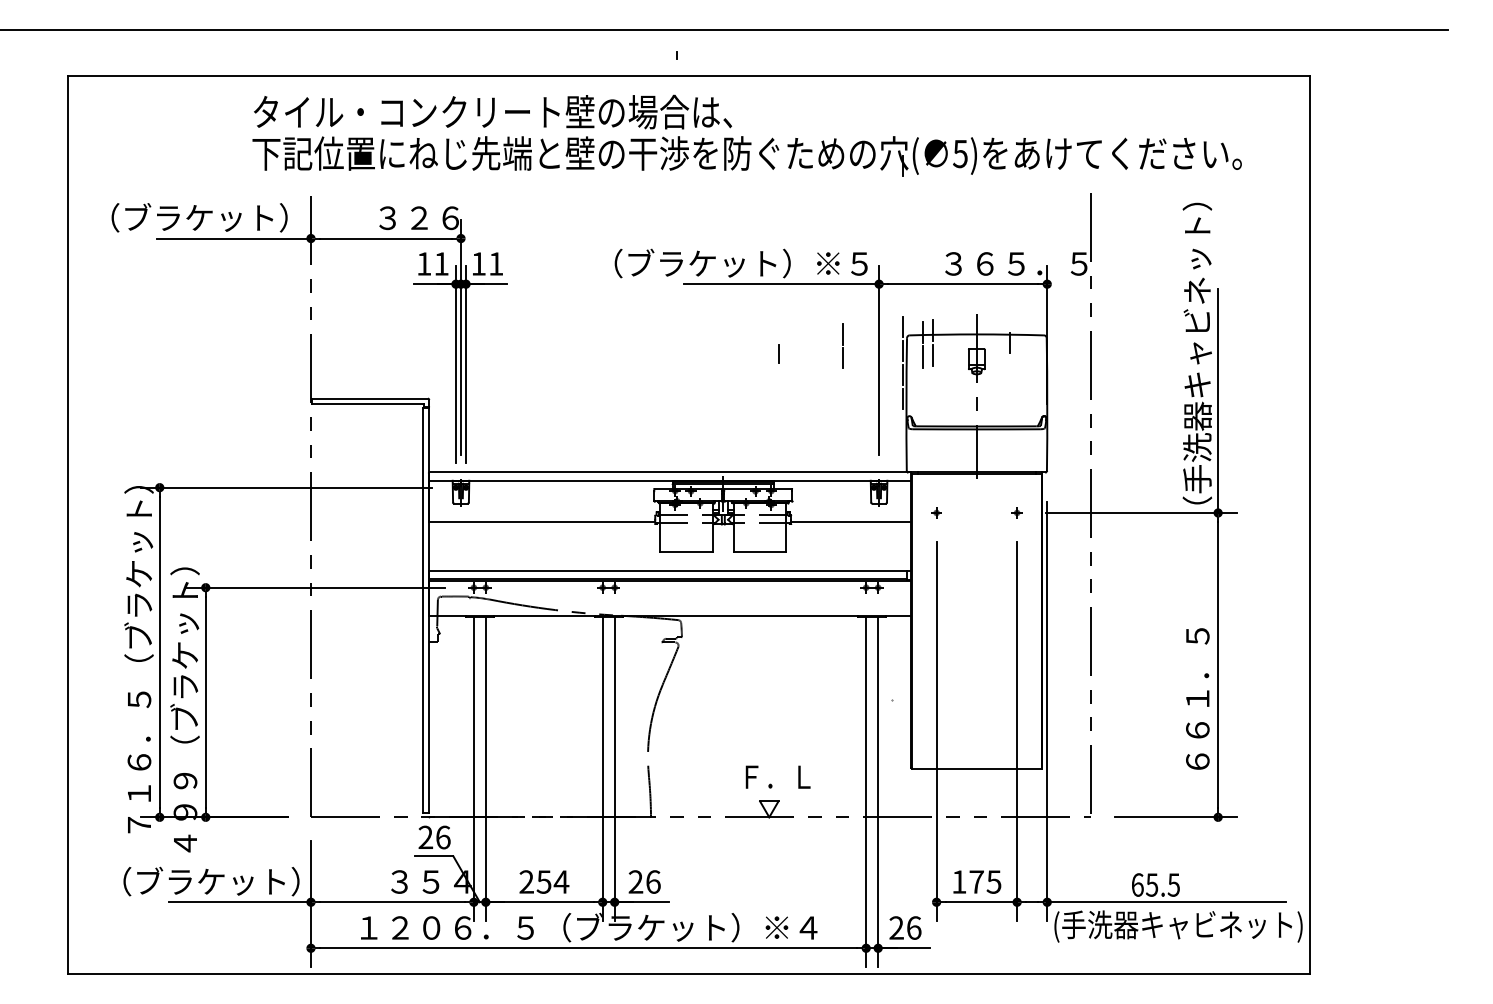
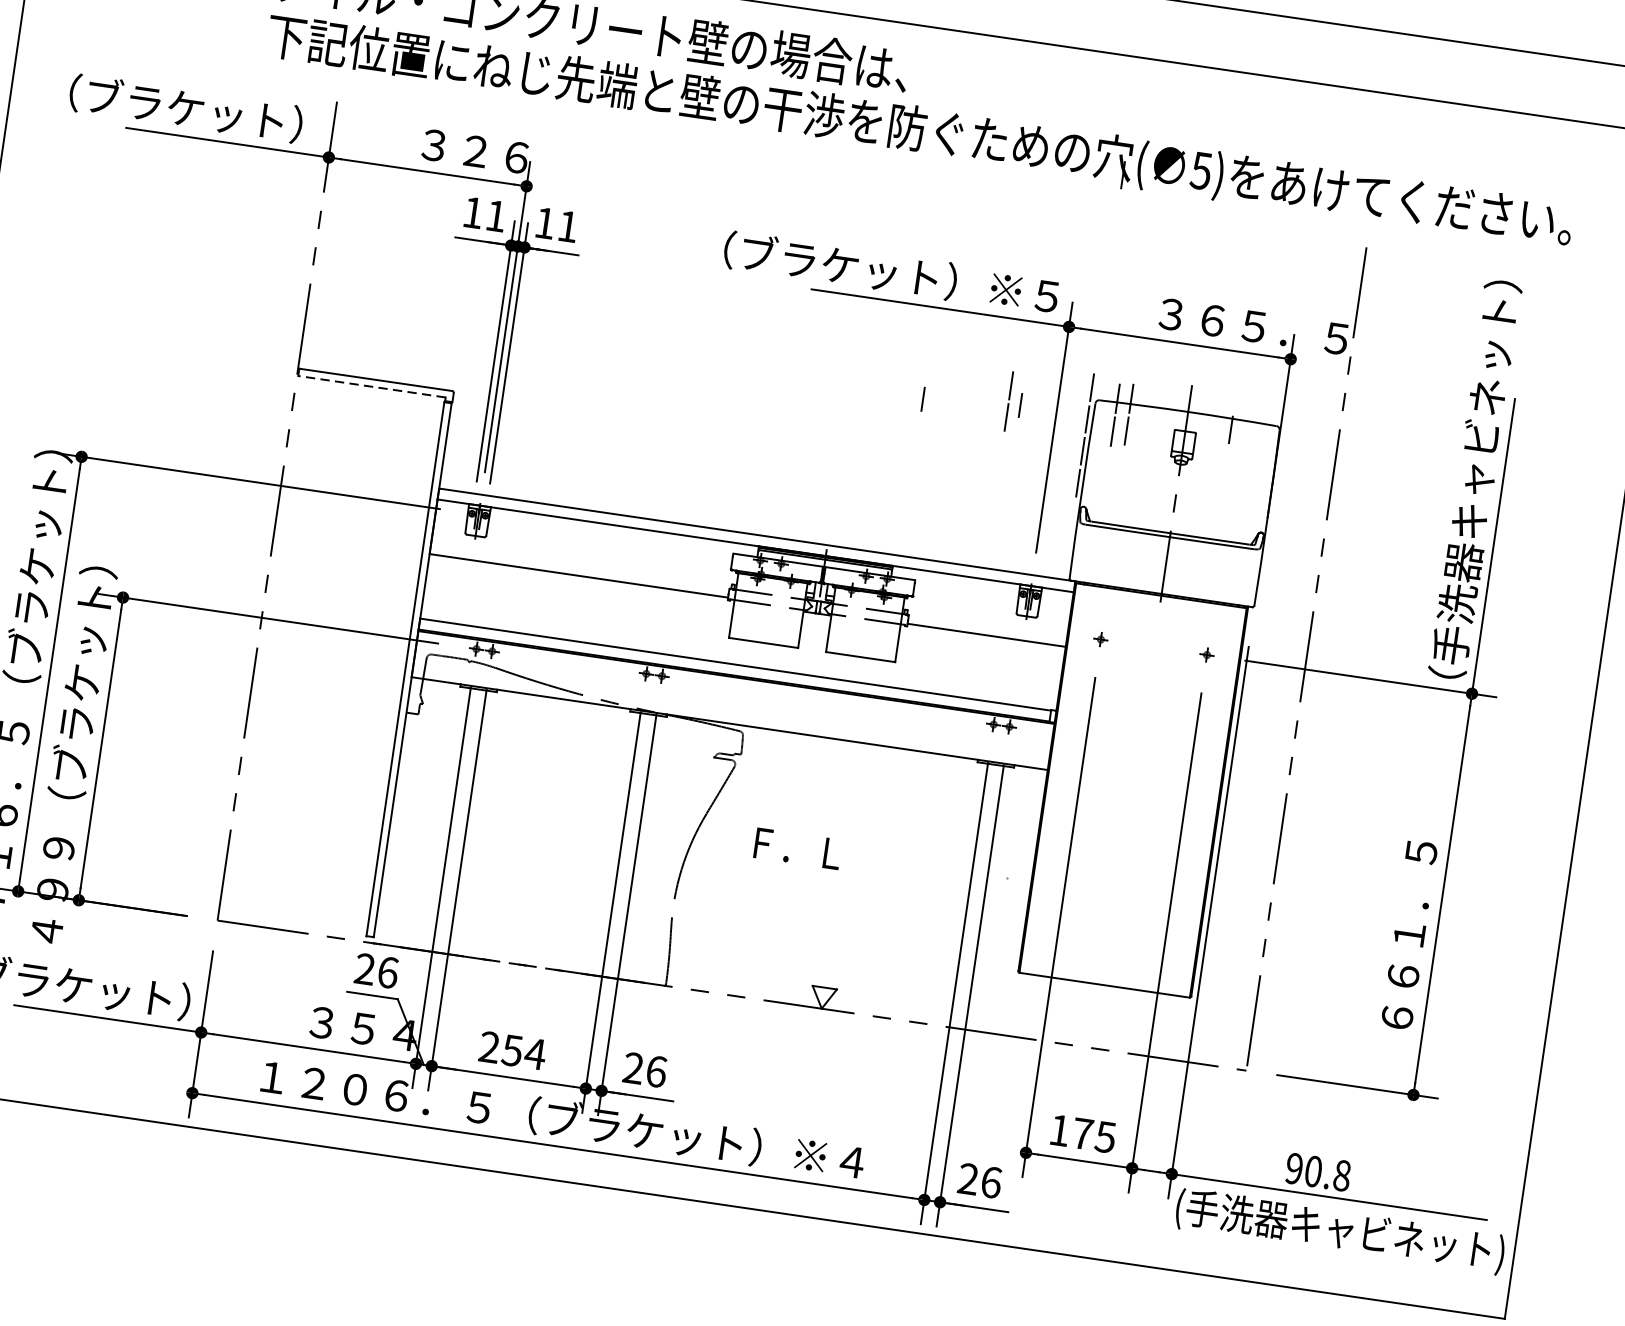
line: (851, 347) -> (1020, 405), added
line: (367, 404) -> (371, 387), solid -> dashed
text: (777, 776) -> (797, 847), moved
text: (1155, 884) -> (1317, 1171), 65.5 -> 90.8

